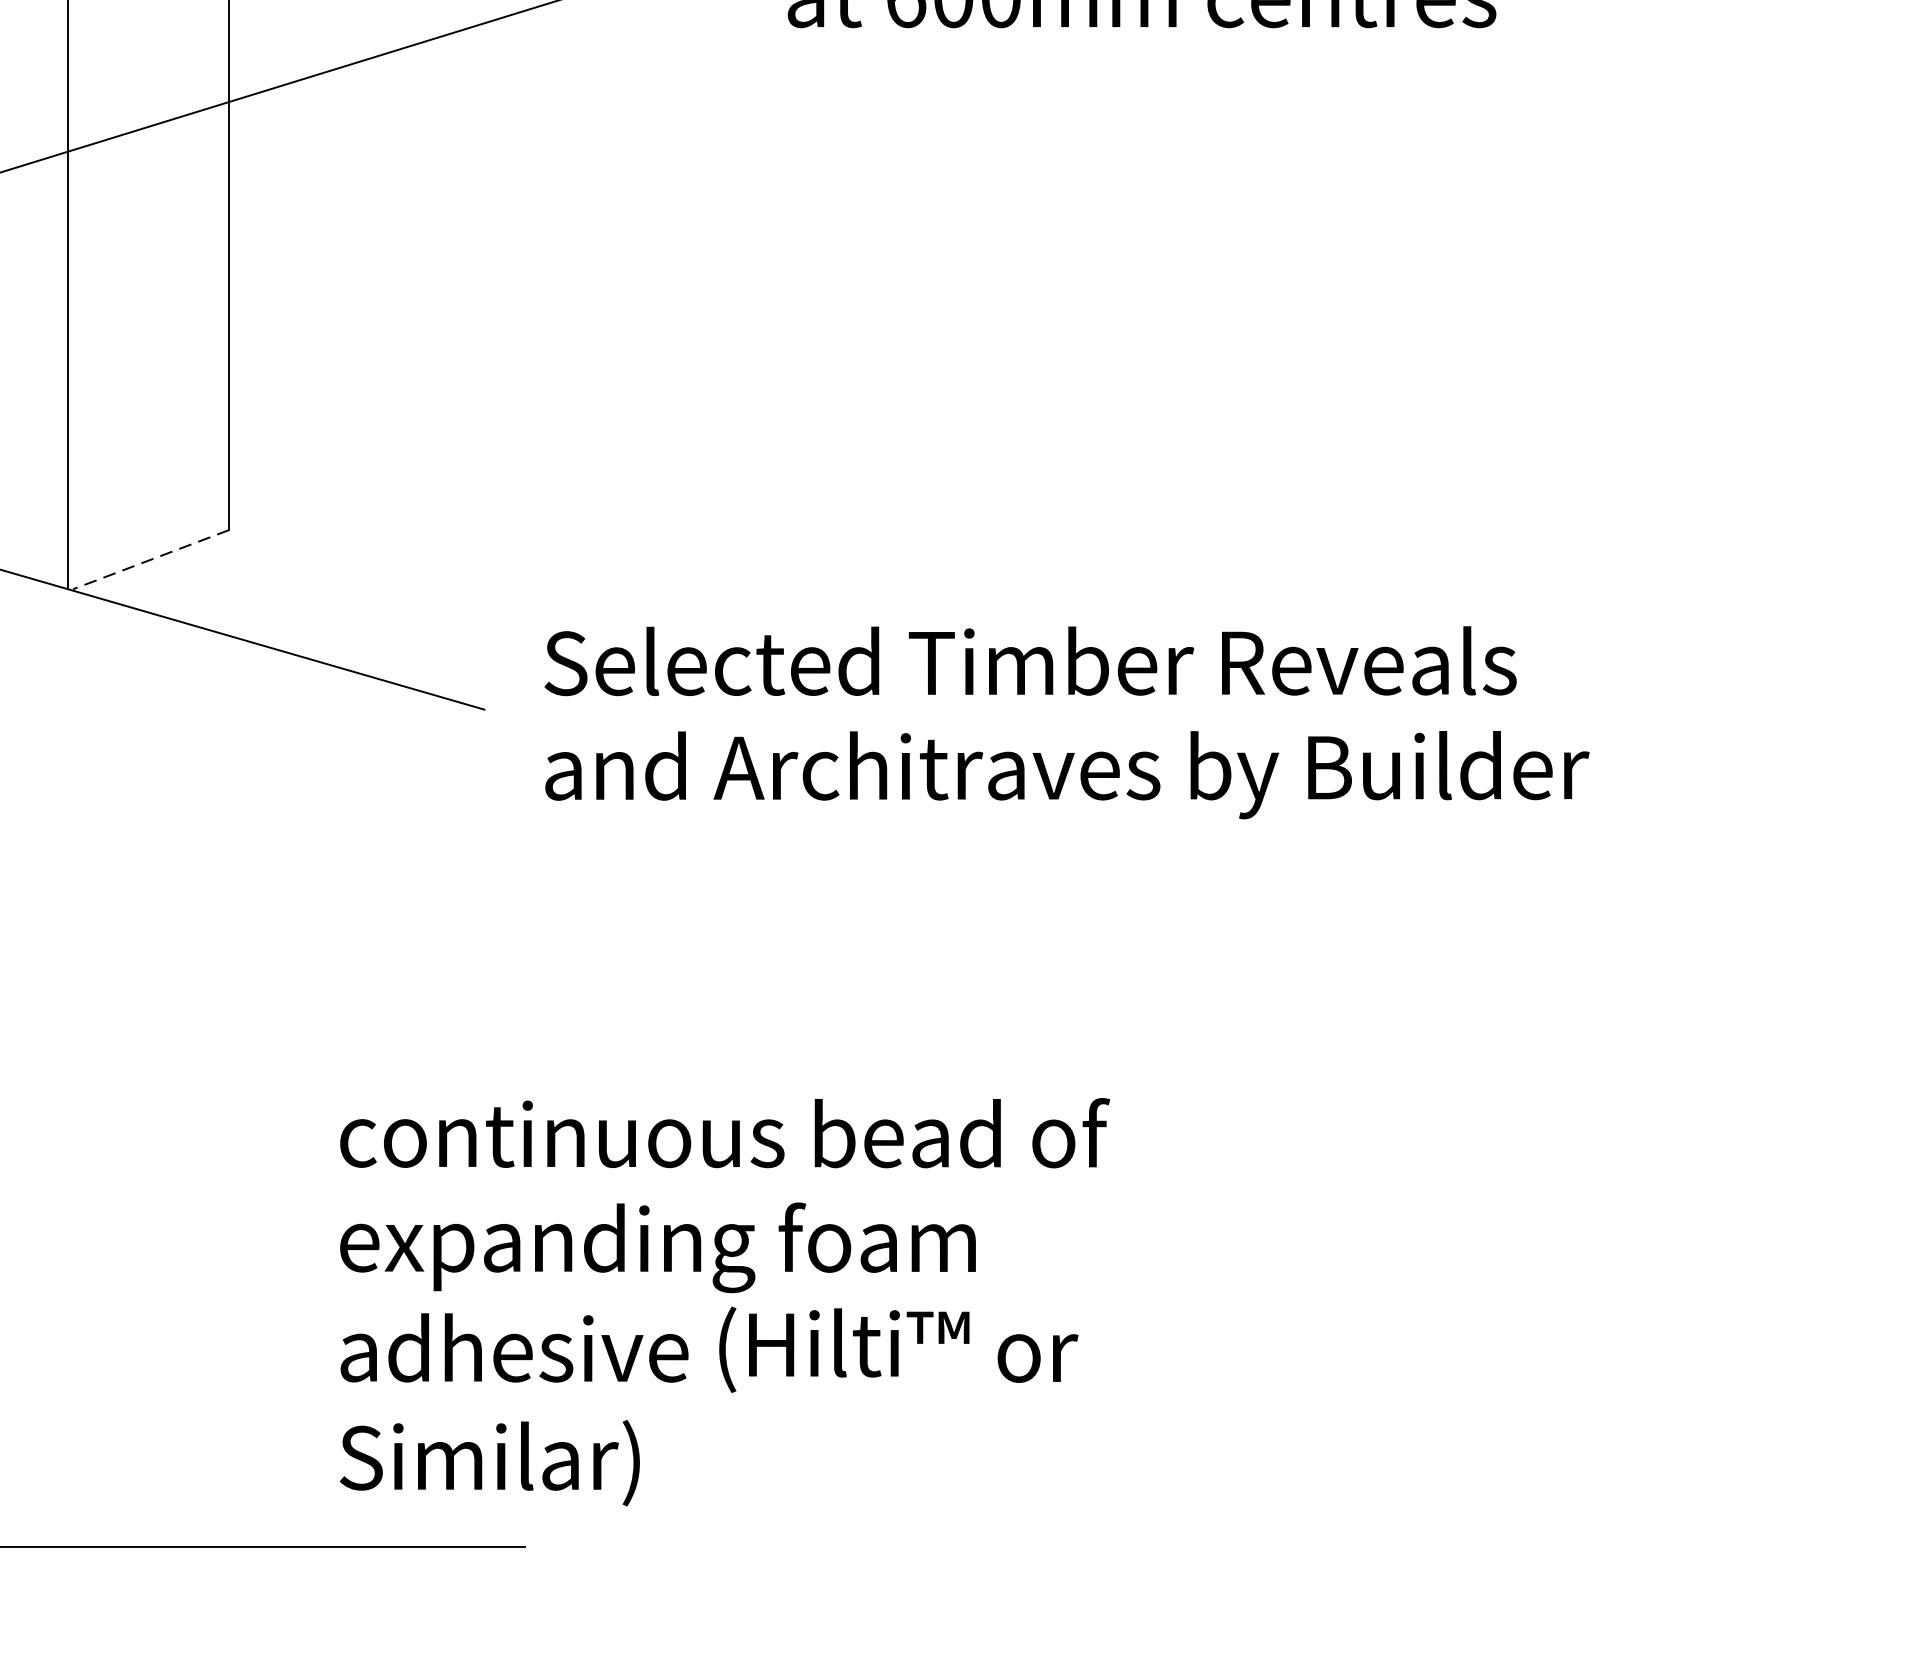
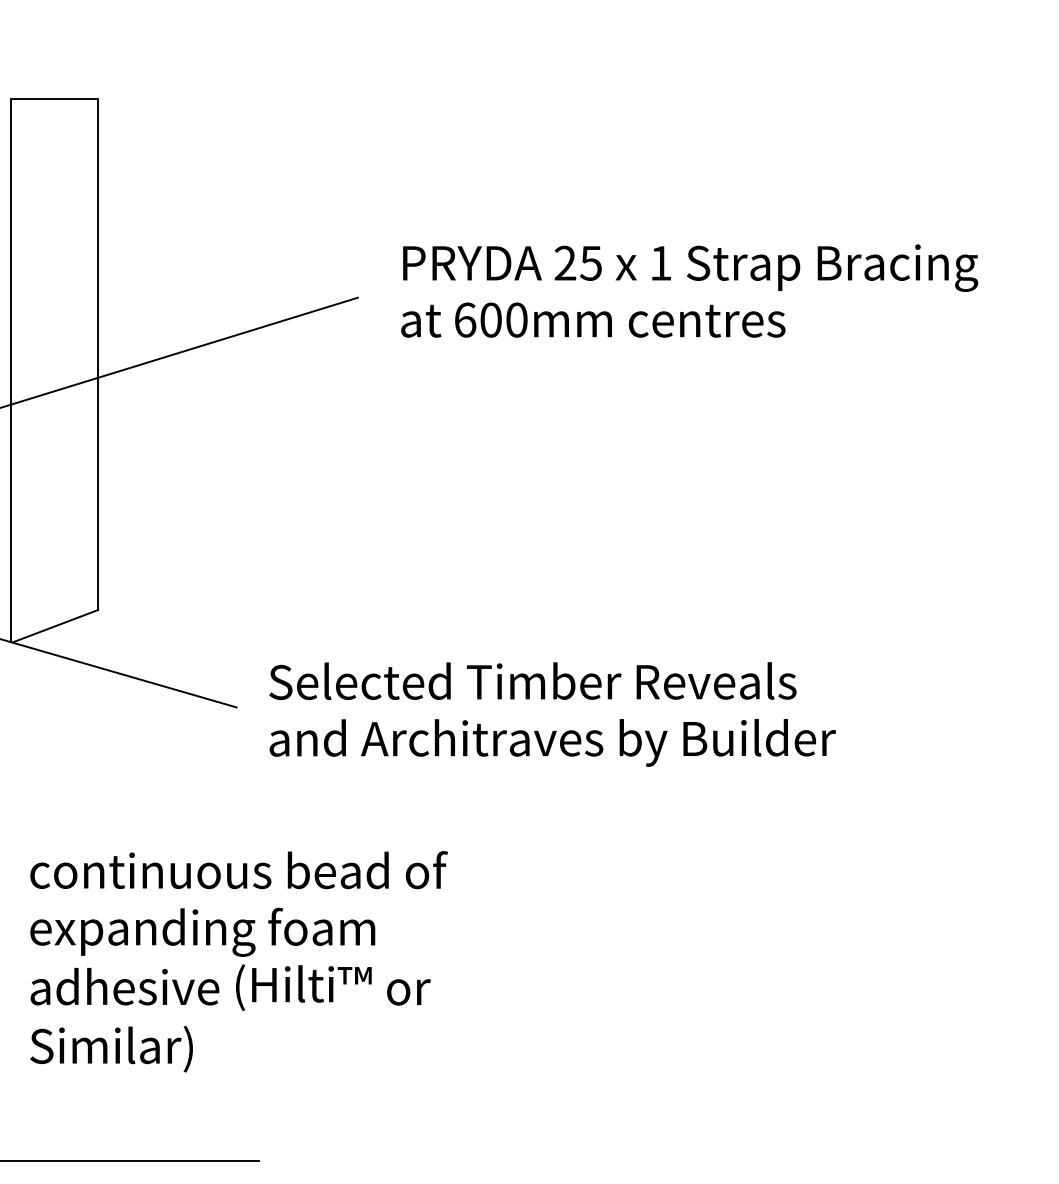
line: (150, 560) -> (55, 626), dashed -> solid
text: (723, 1301) -> (238, 961), moved

